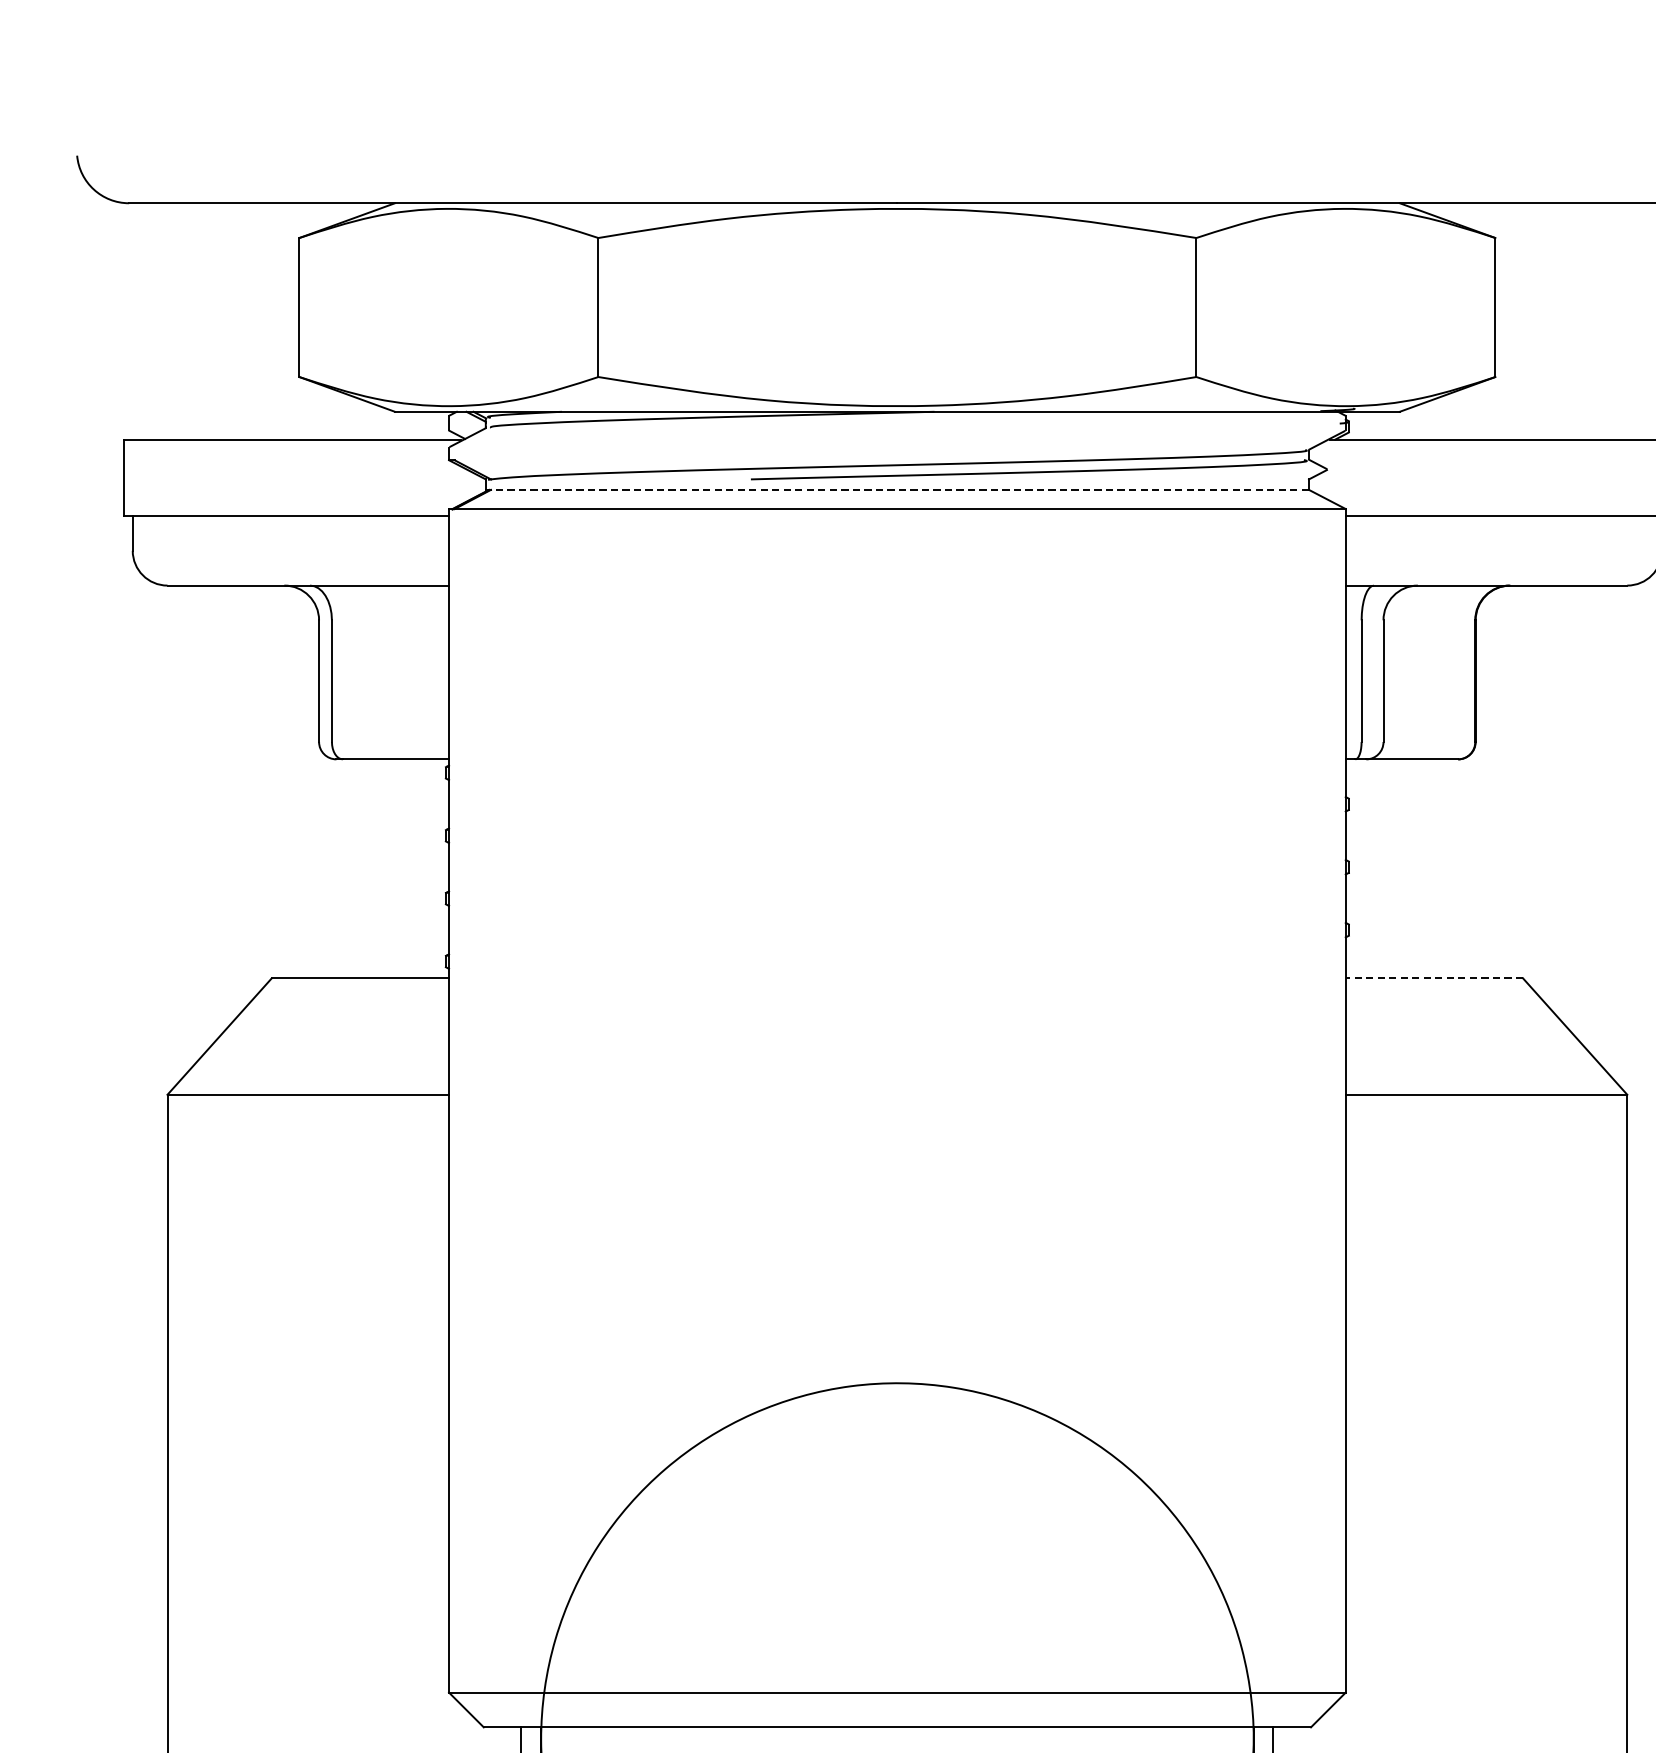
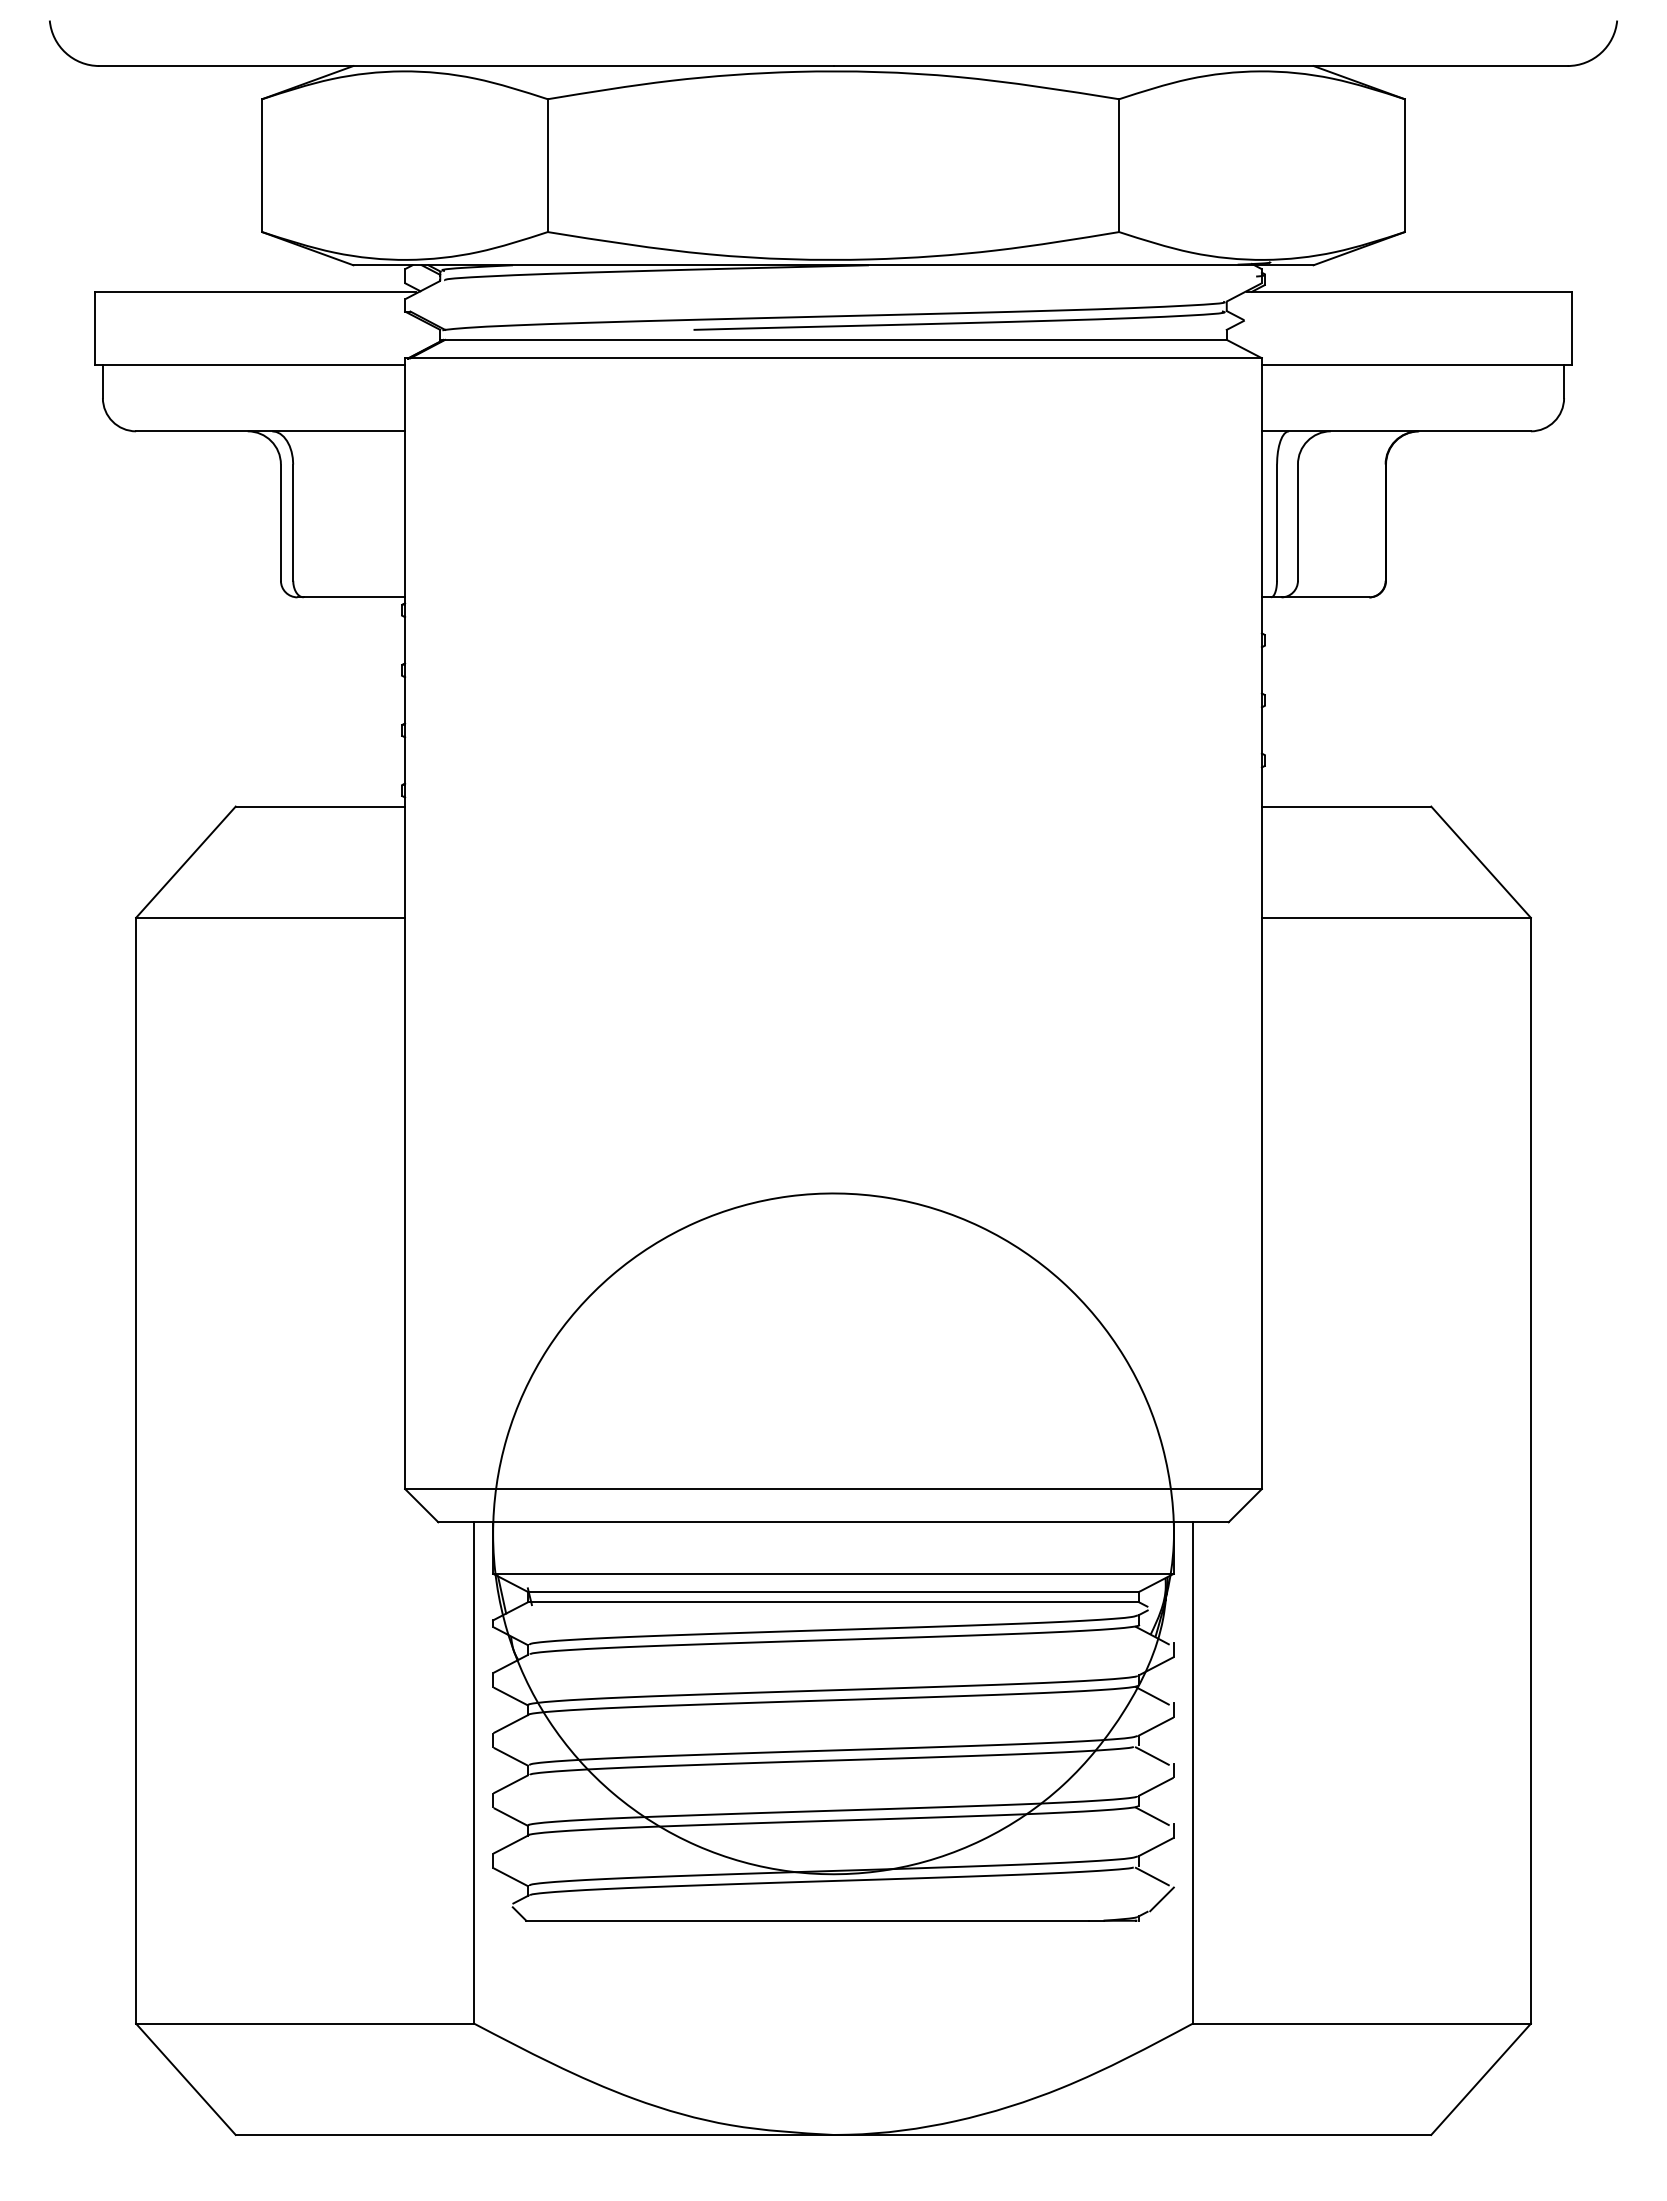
line: (899, 489) -> (835, 339), dashed -> solid
line: (1434, 978) -> (1346, 806), dashed -> solid

